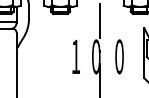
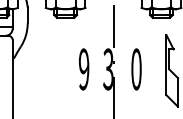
text: (76, 56) -> (84, 69), 1 -> 9
text: (96, 56) -> (108, 69), 0 -> 3

